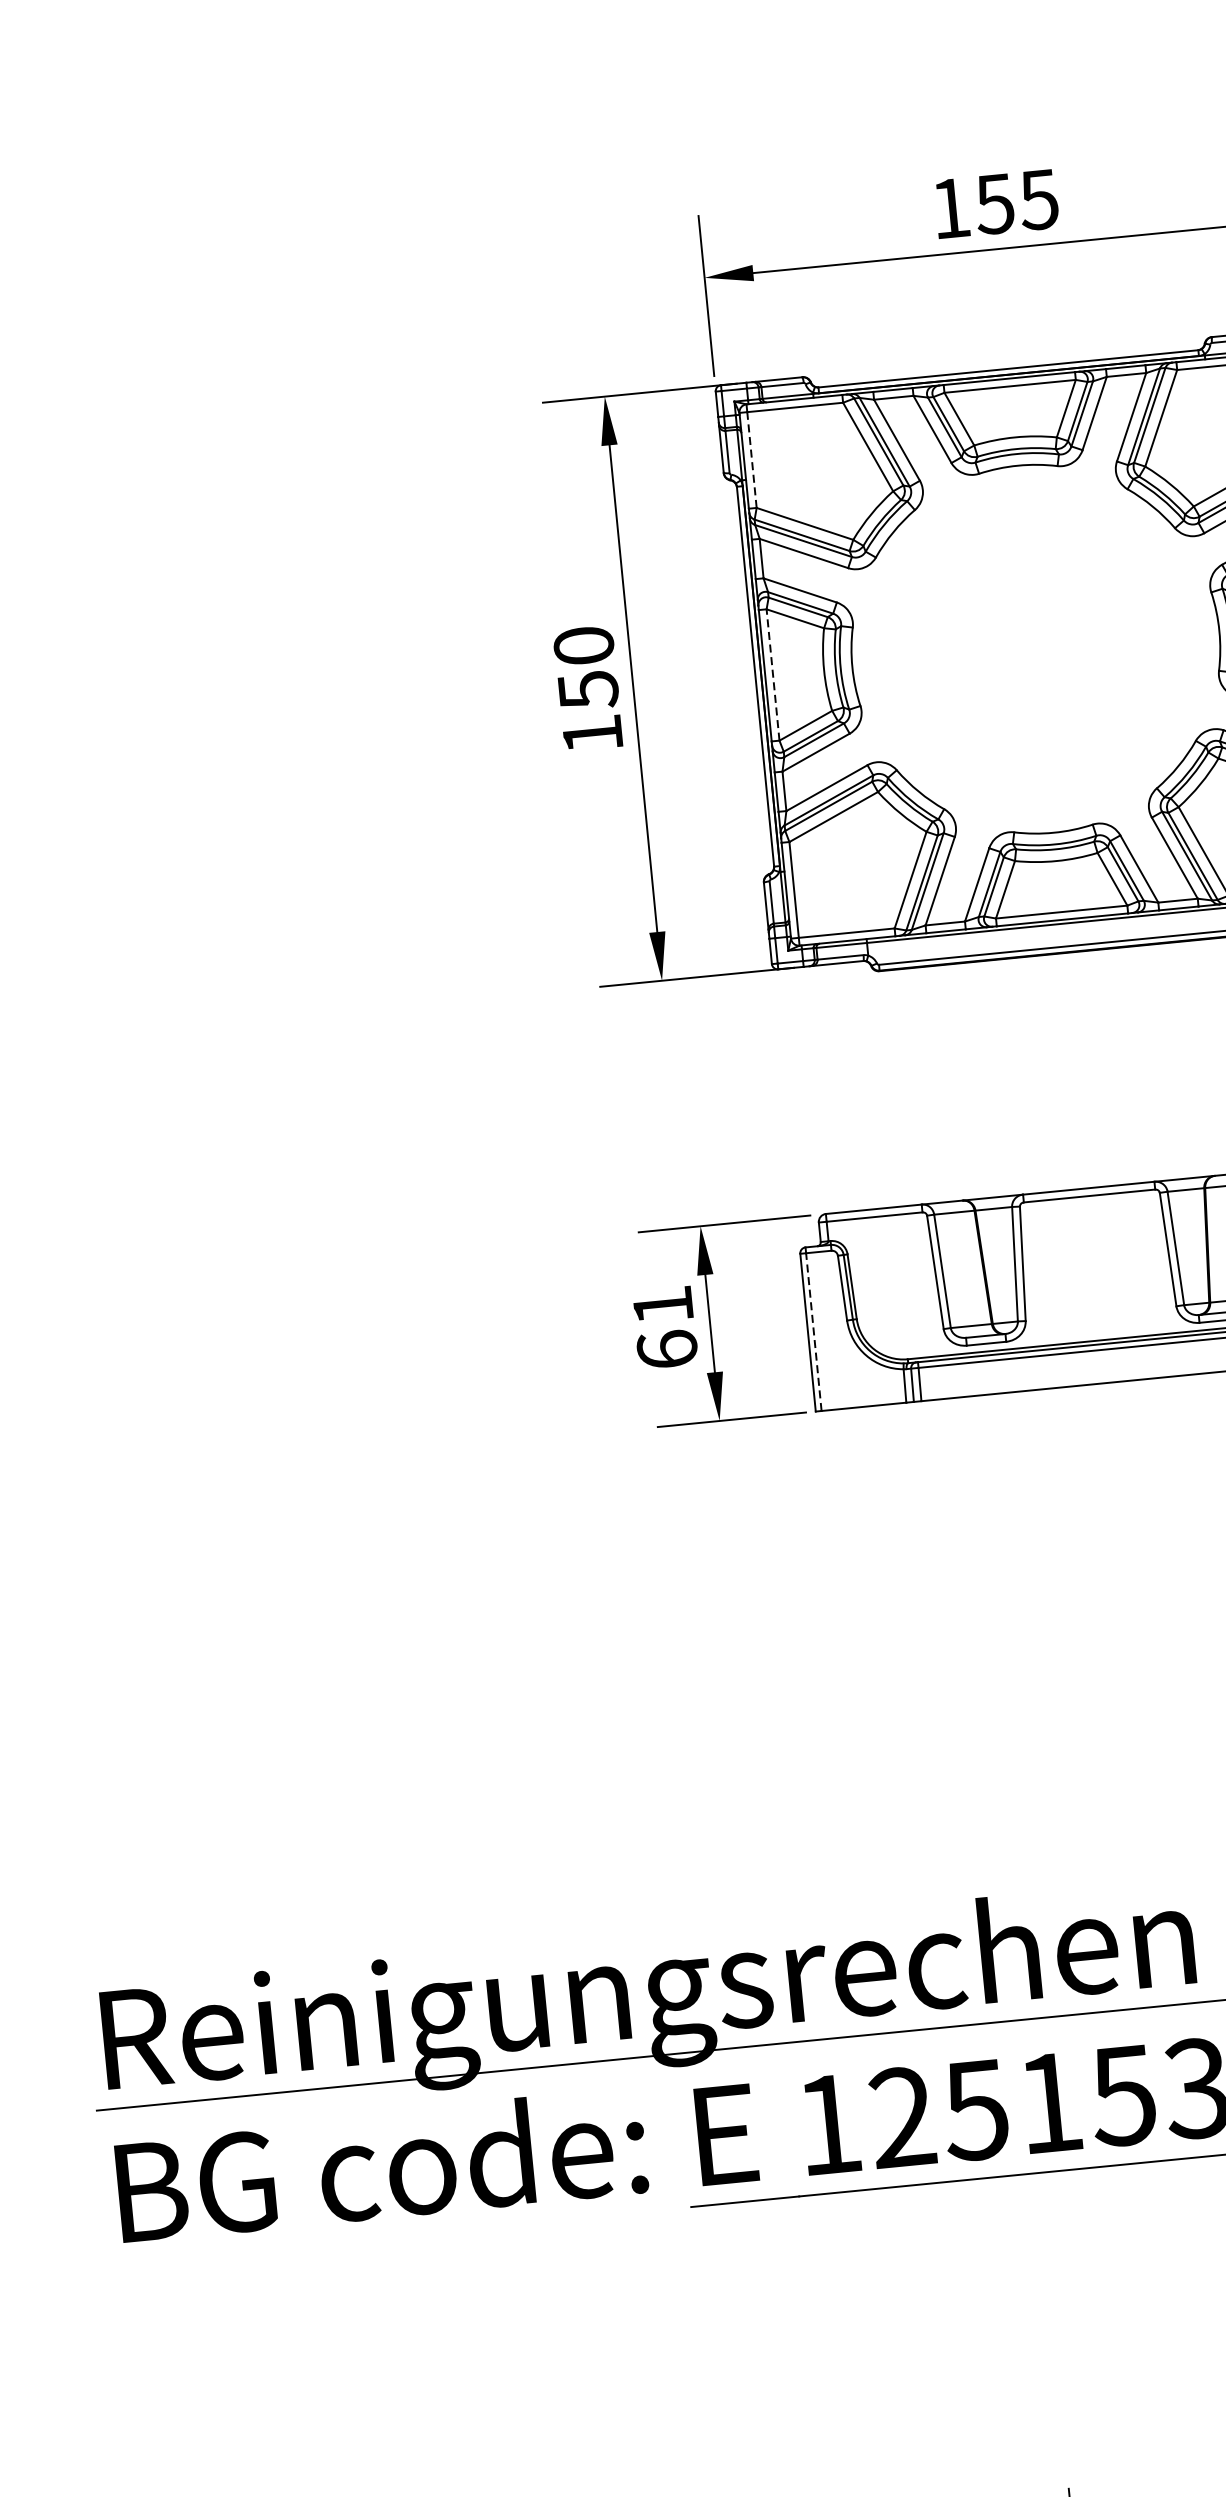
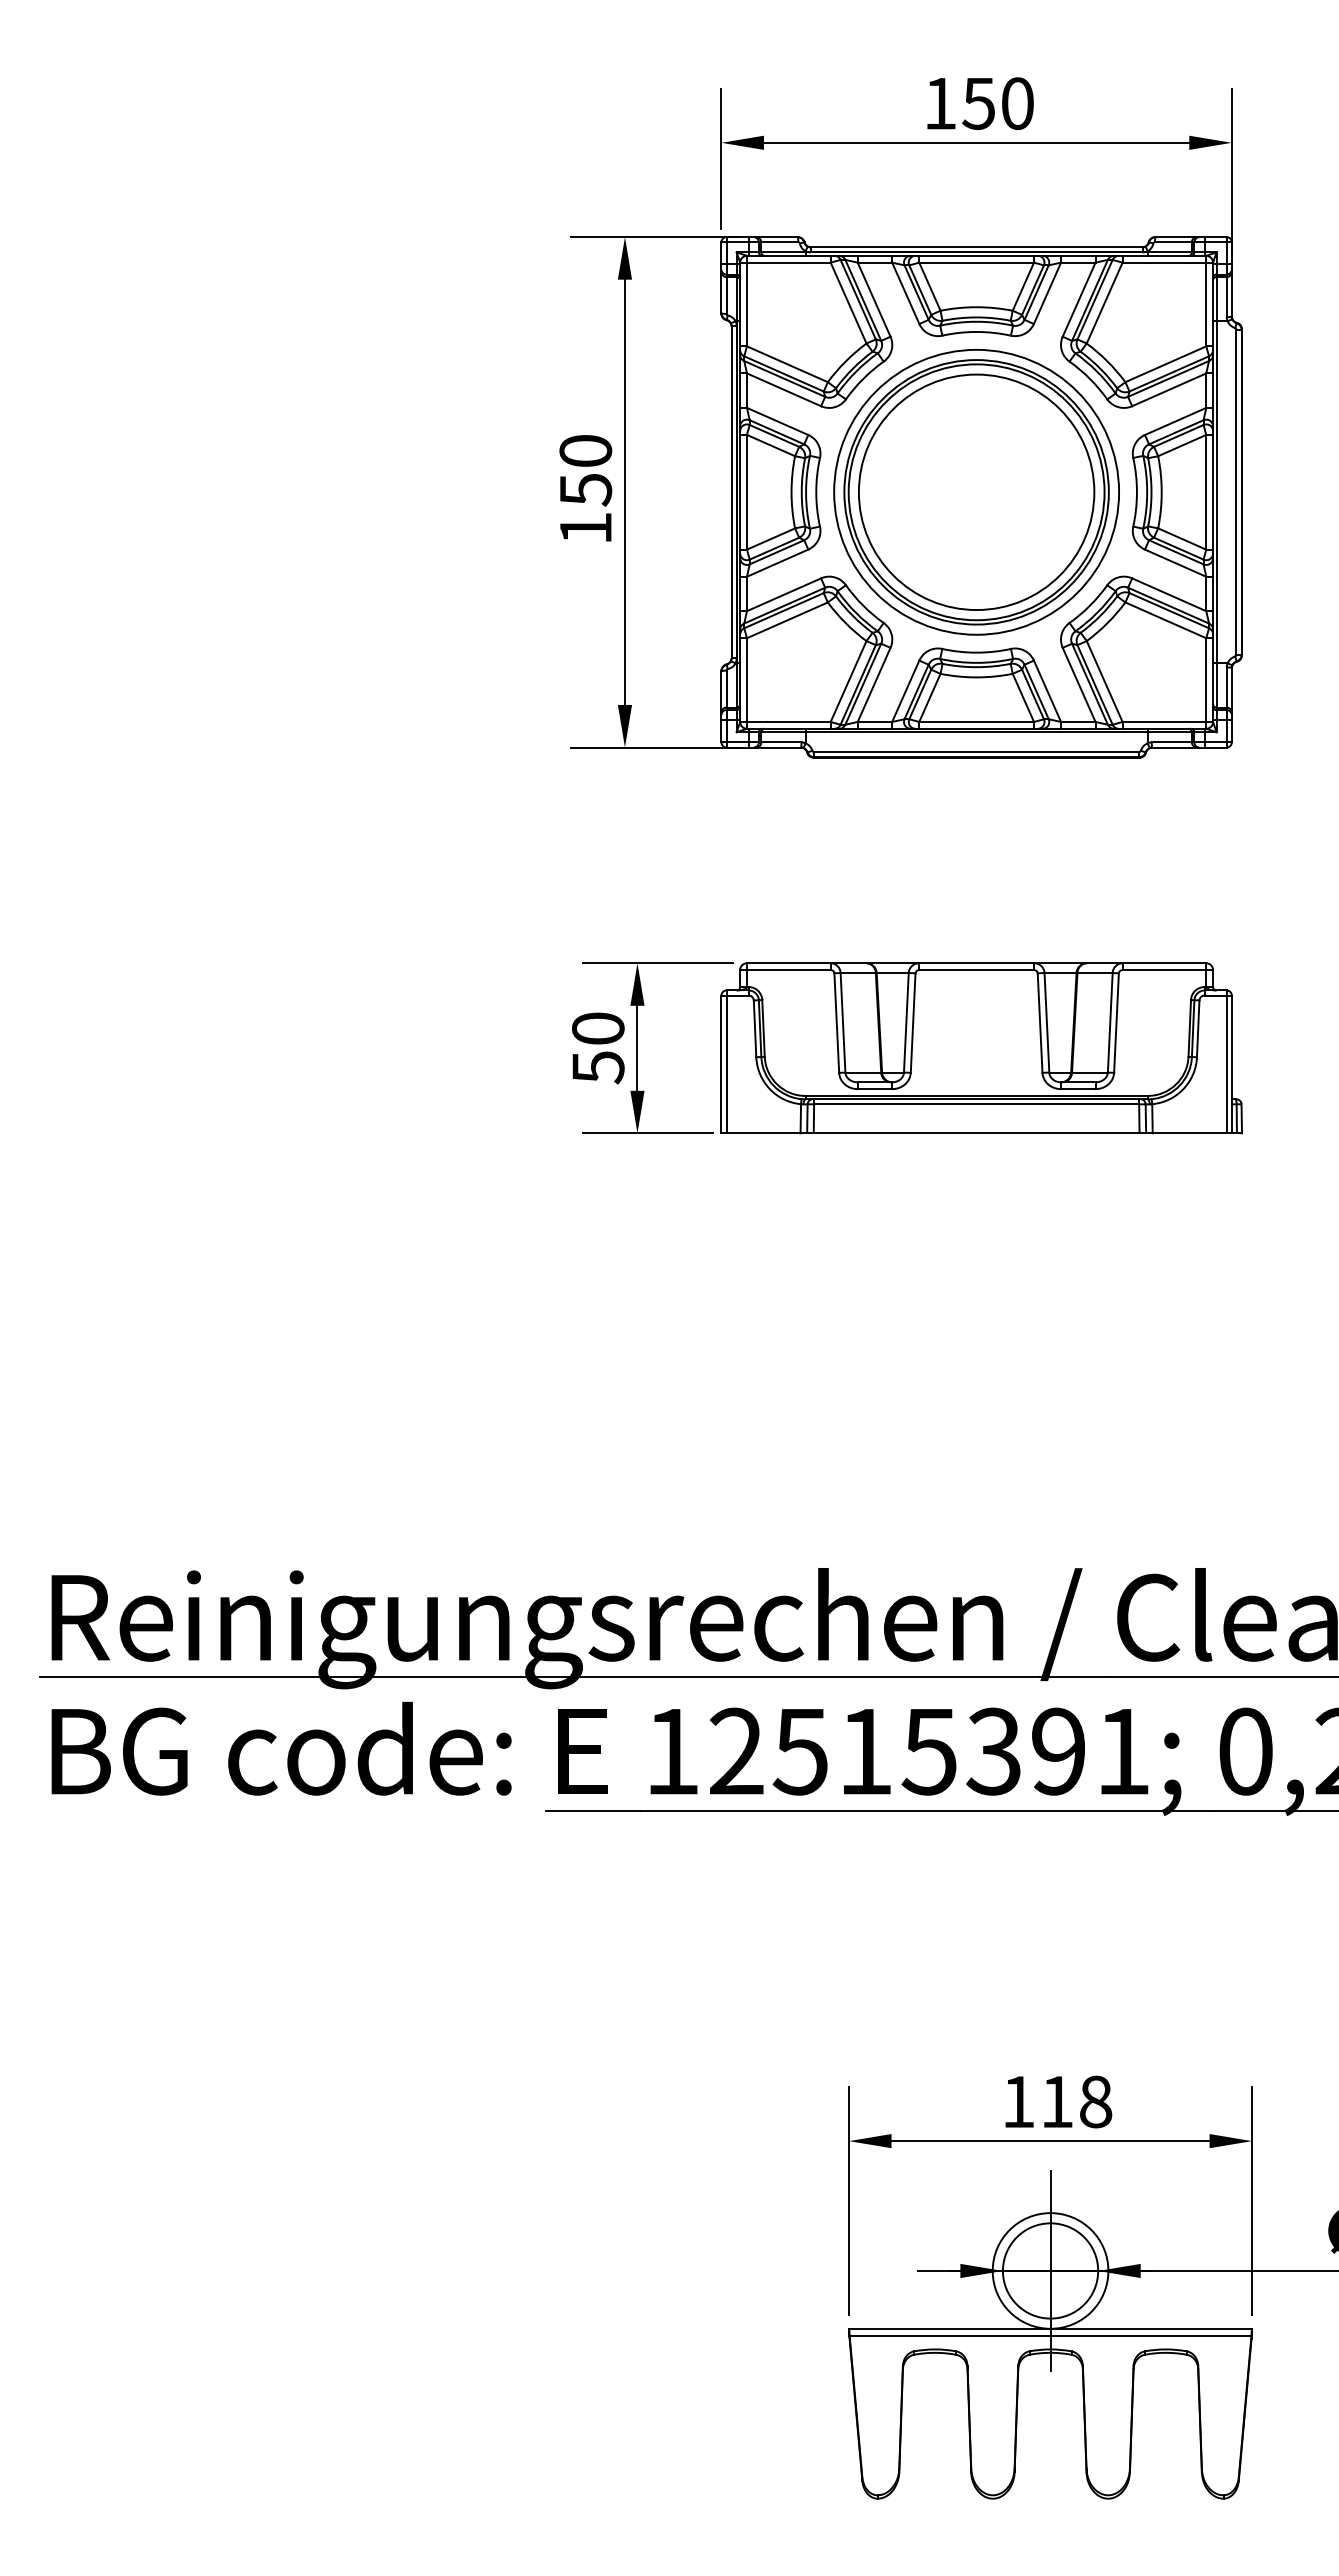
text: (1037, 199) -> (1016, 103), 155 -> 150
line: (751, 460) -> (746, 304), dashed -> solid
part: (1035, 649) -> (976, 492), added
line: (772, 674) -> (746, 491), dashed -> solid
text: (665, 1328) -> (598, 1048), 61 -> 50
line: (813, 1332) -> (726, 1064), dashed -> solid

